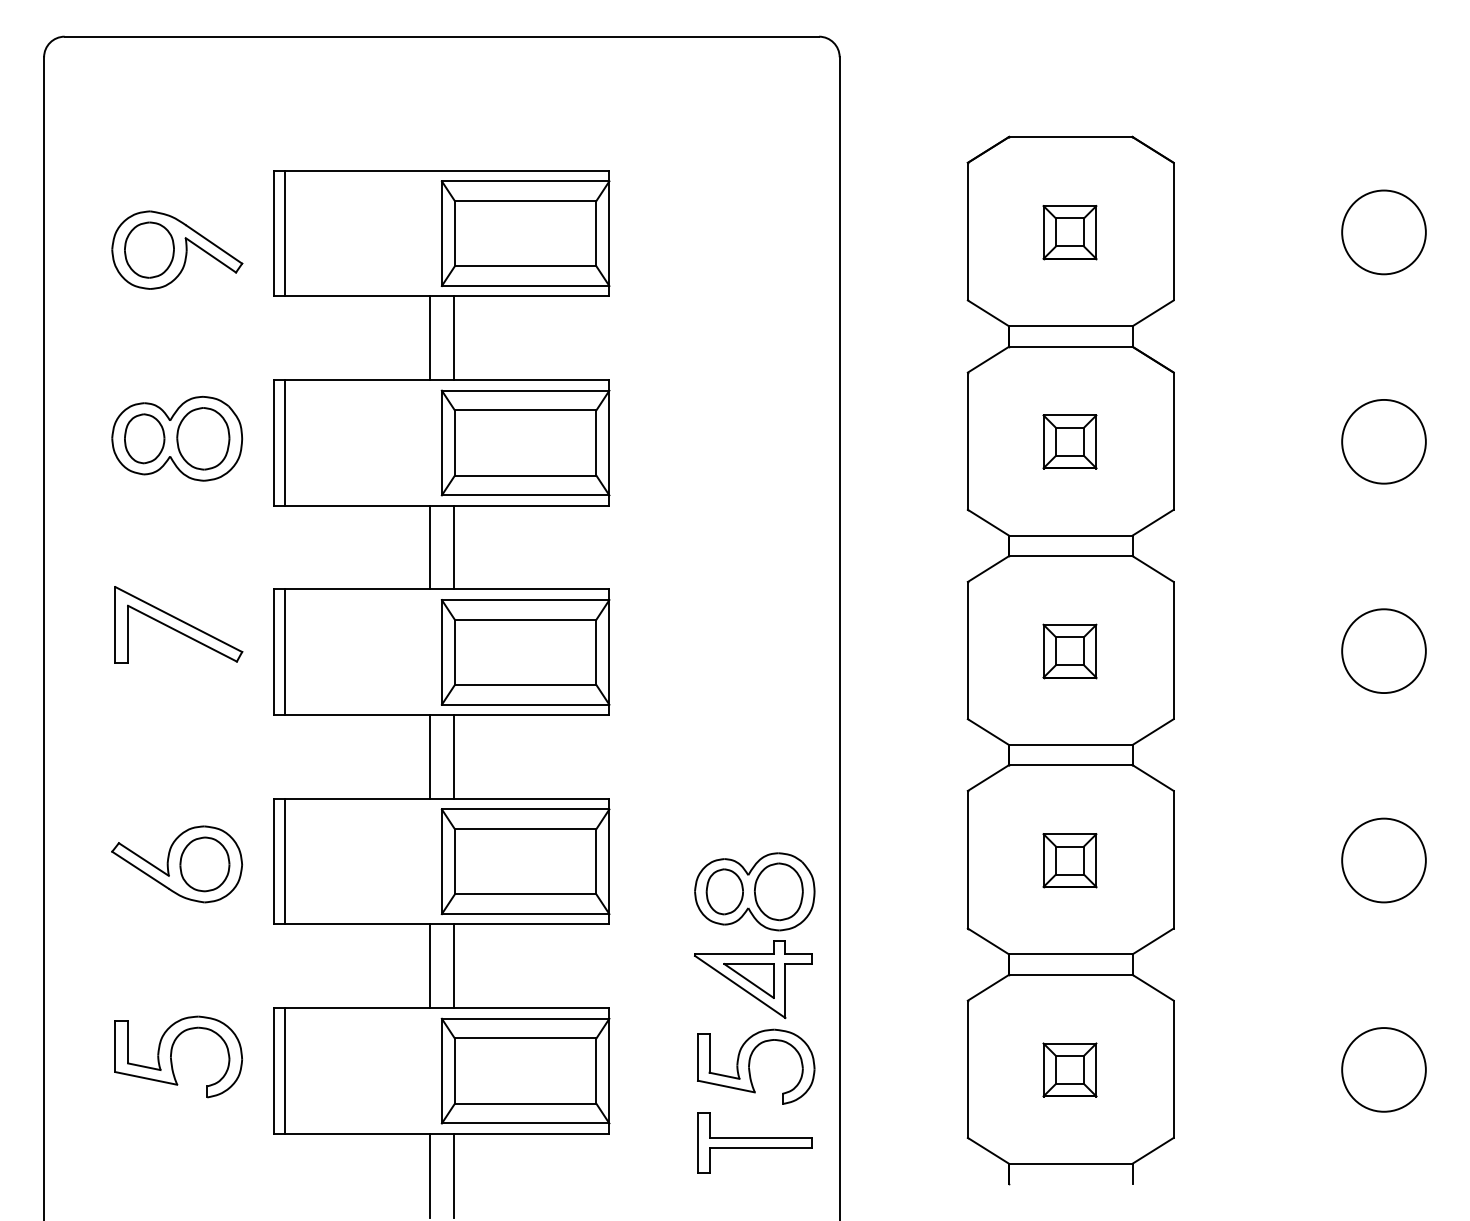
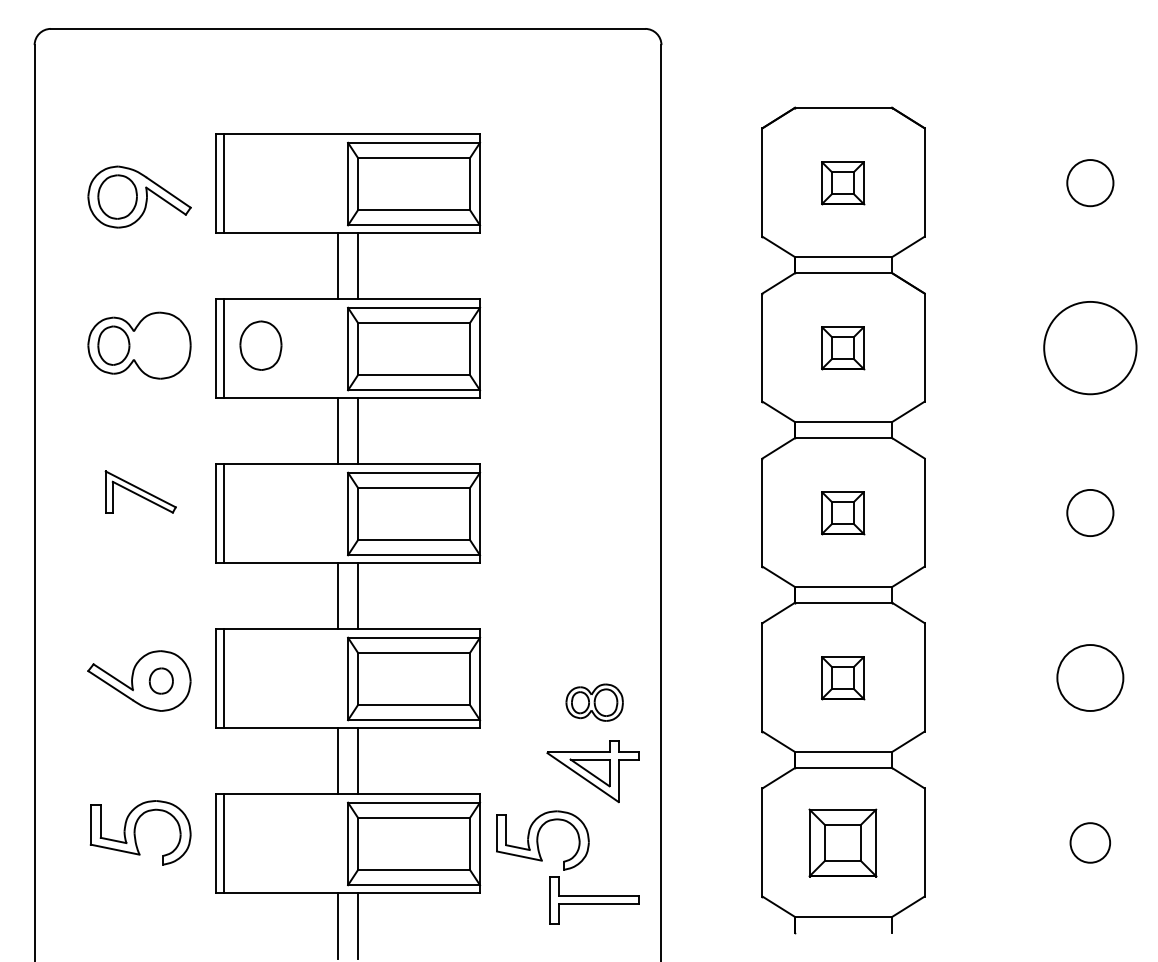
circle: (1383, 232) -> (1089, 183), size x0.7
part: (203, 438) -> (261, 345), moved
circle: (1383, 441) -> (1089, 347), size x1.4
part: (178, 624) -> (140, 492), size x0.7
circle: (1383, 651) -> (1089, 513), size x0.7
part: (204, 864) -> (161, 681), size x0.6
part: (754, 891) -> (594, 702), size x0.6
part: (750, 1064) -> (538, 838), moved
part: (1069, 1069) -> (842, 842), size x1.6
circle: (1383, 1069) -> (1089, 842), size x0.6

